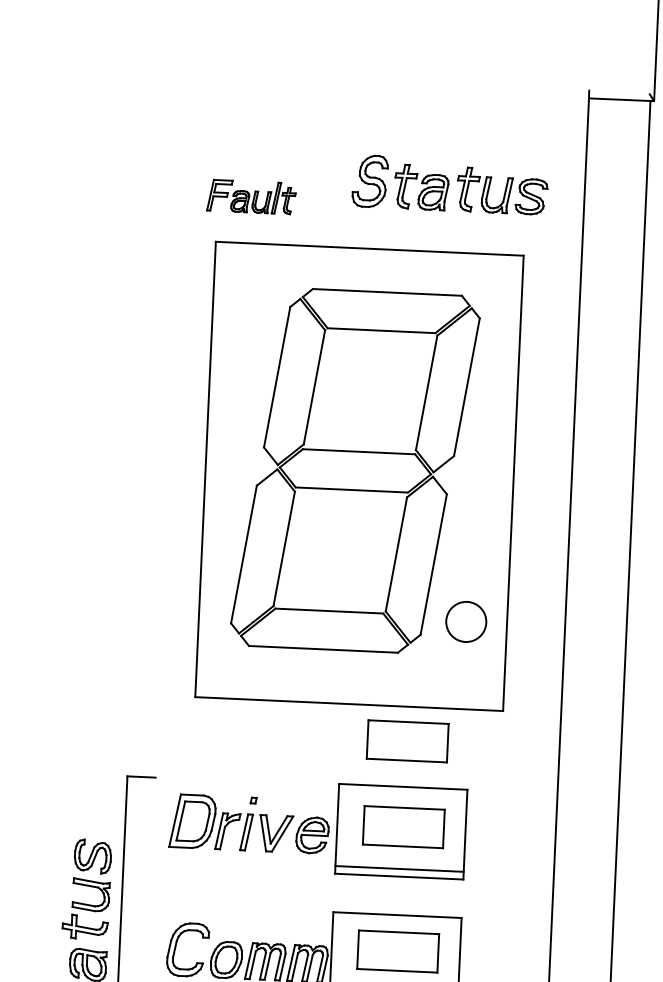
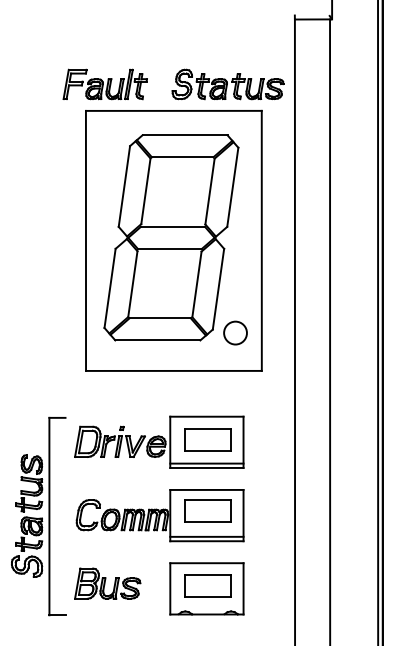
part: (449, 185) -> (227, 84), moved
part: (250, 197) -> (104, 84), size x1.67
circle: (466, 620) -> (235, 332), moved
part: (406, 740) -> (207, 390), removed

